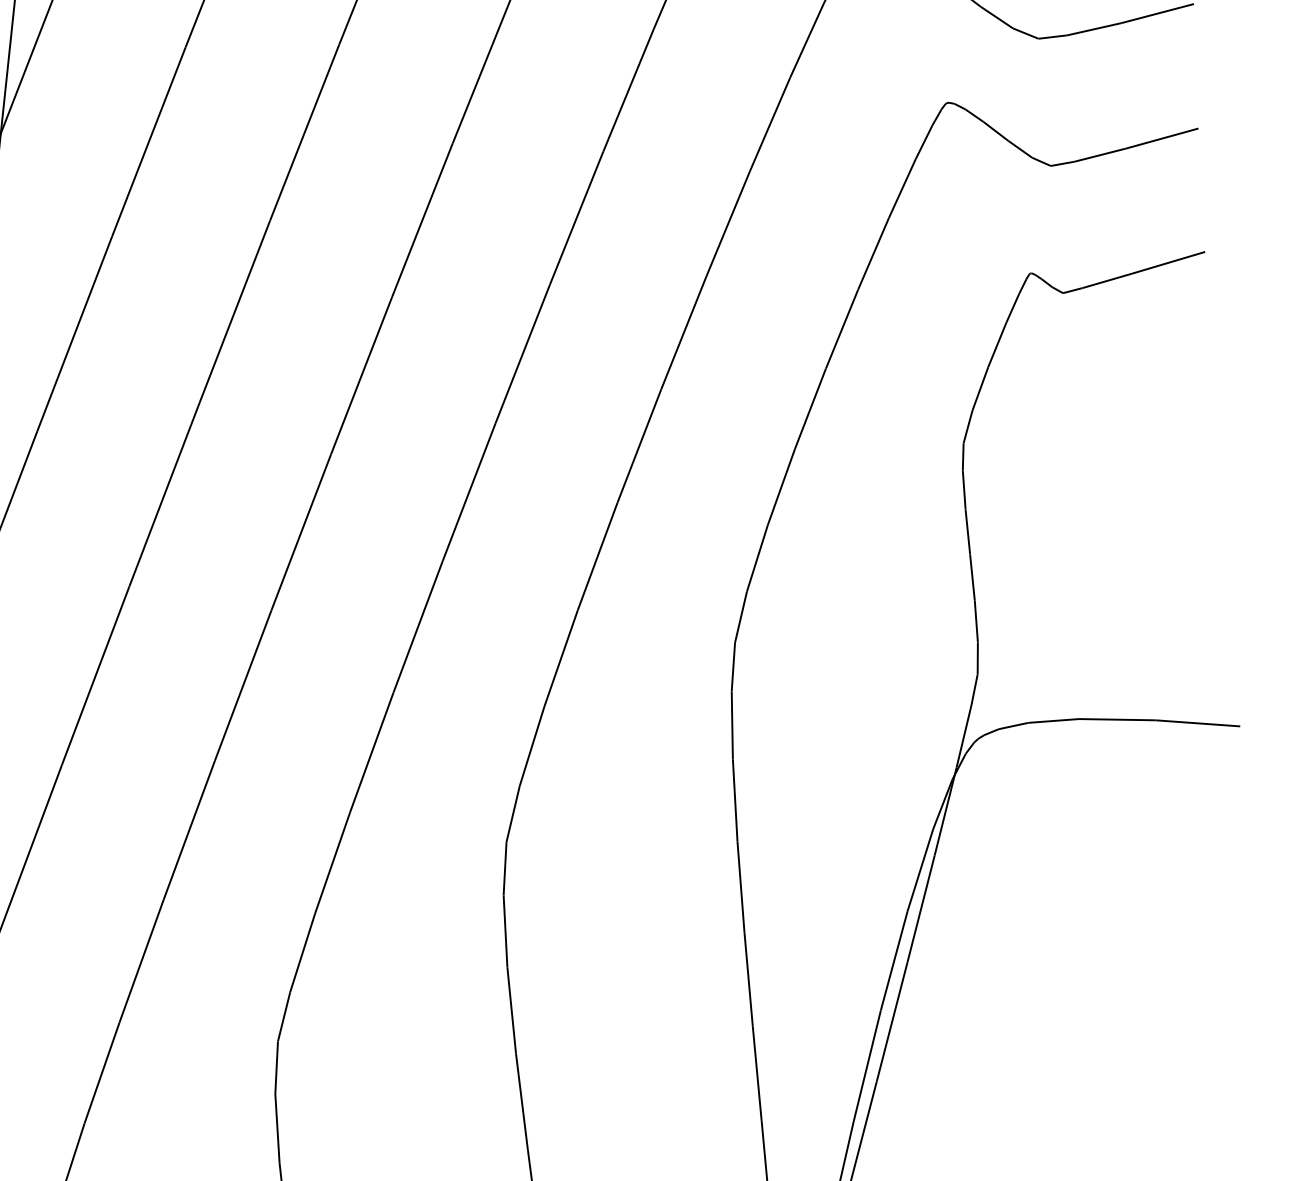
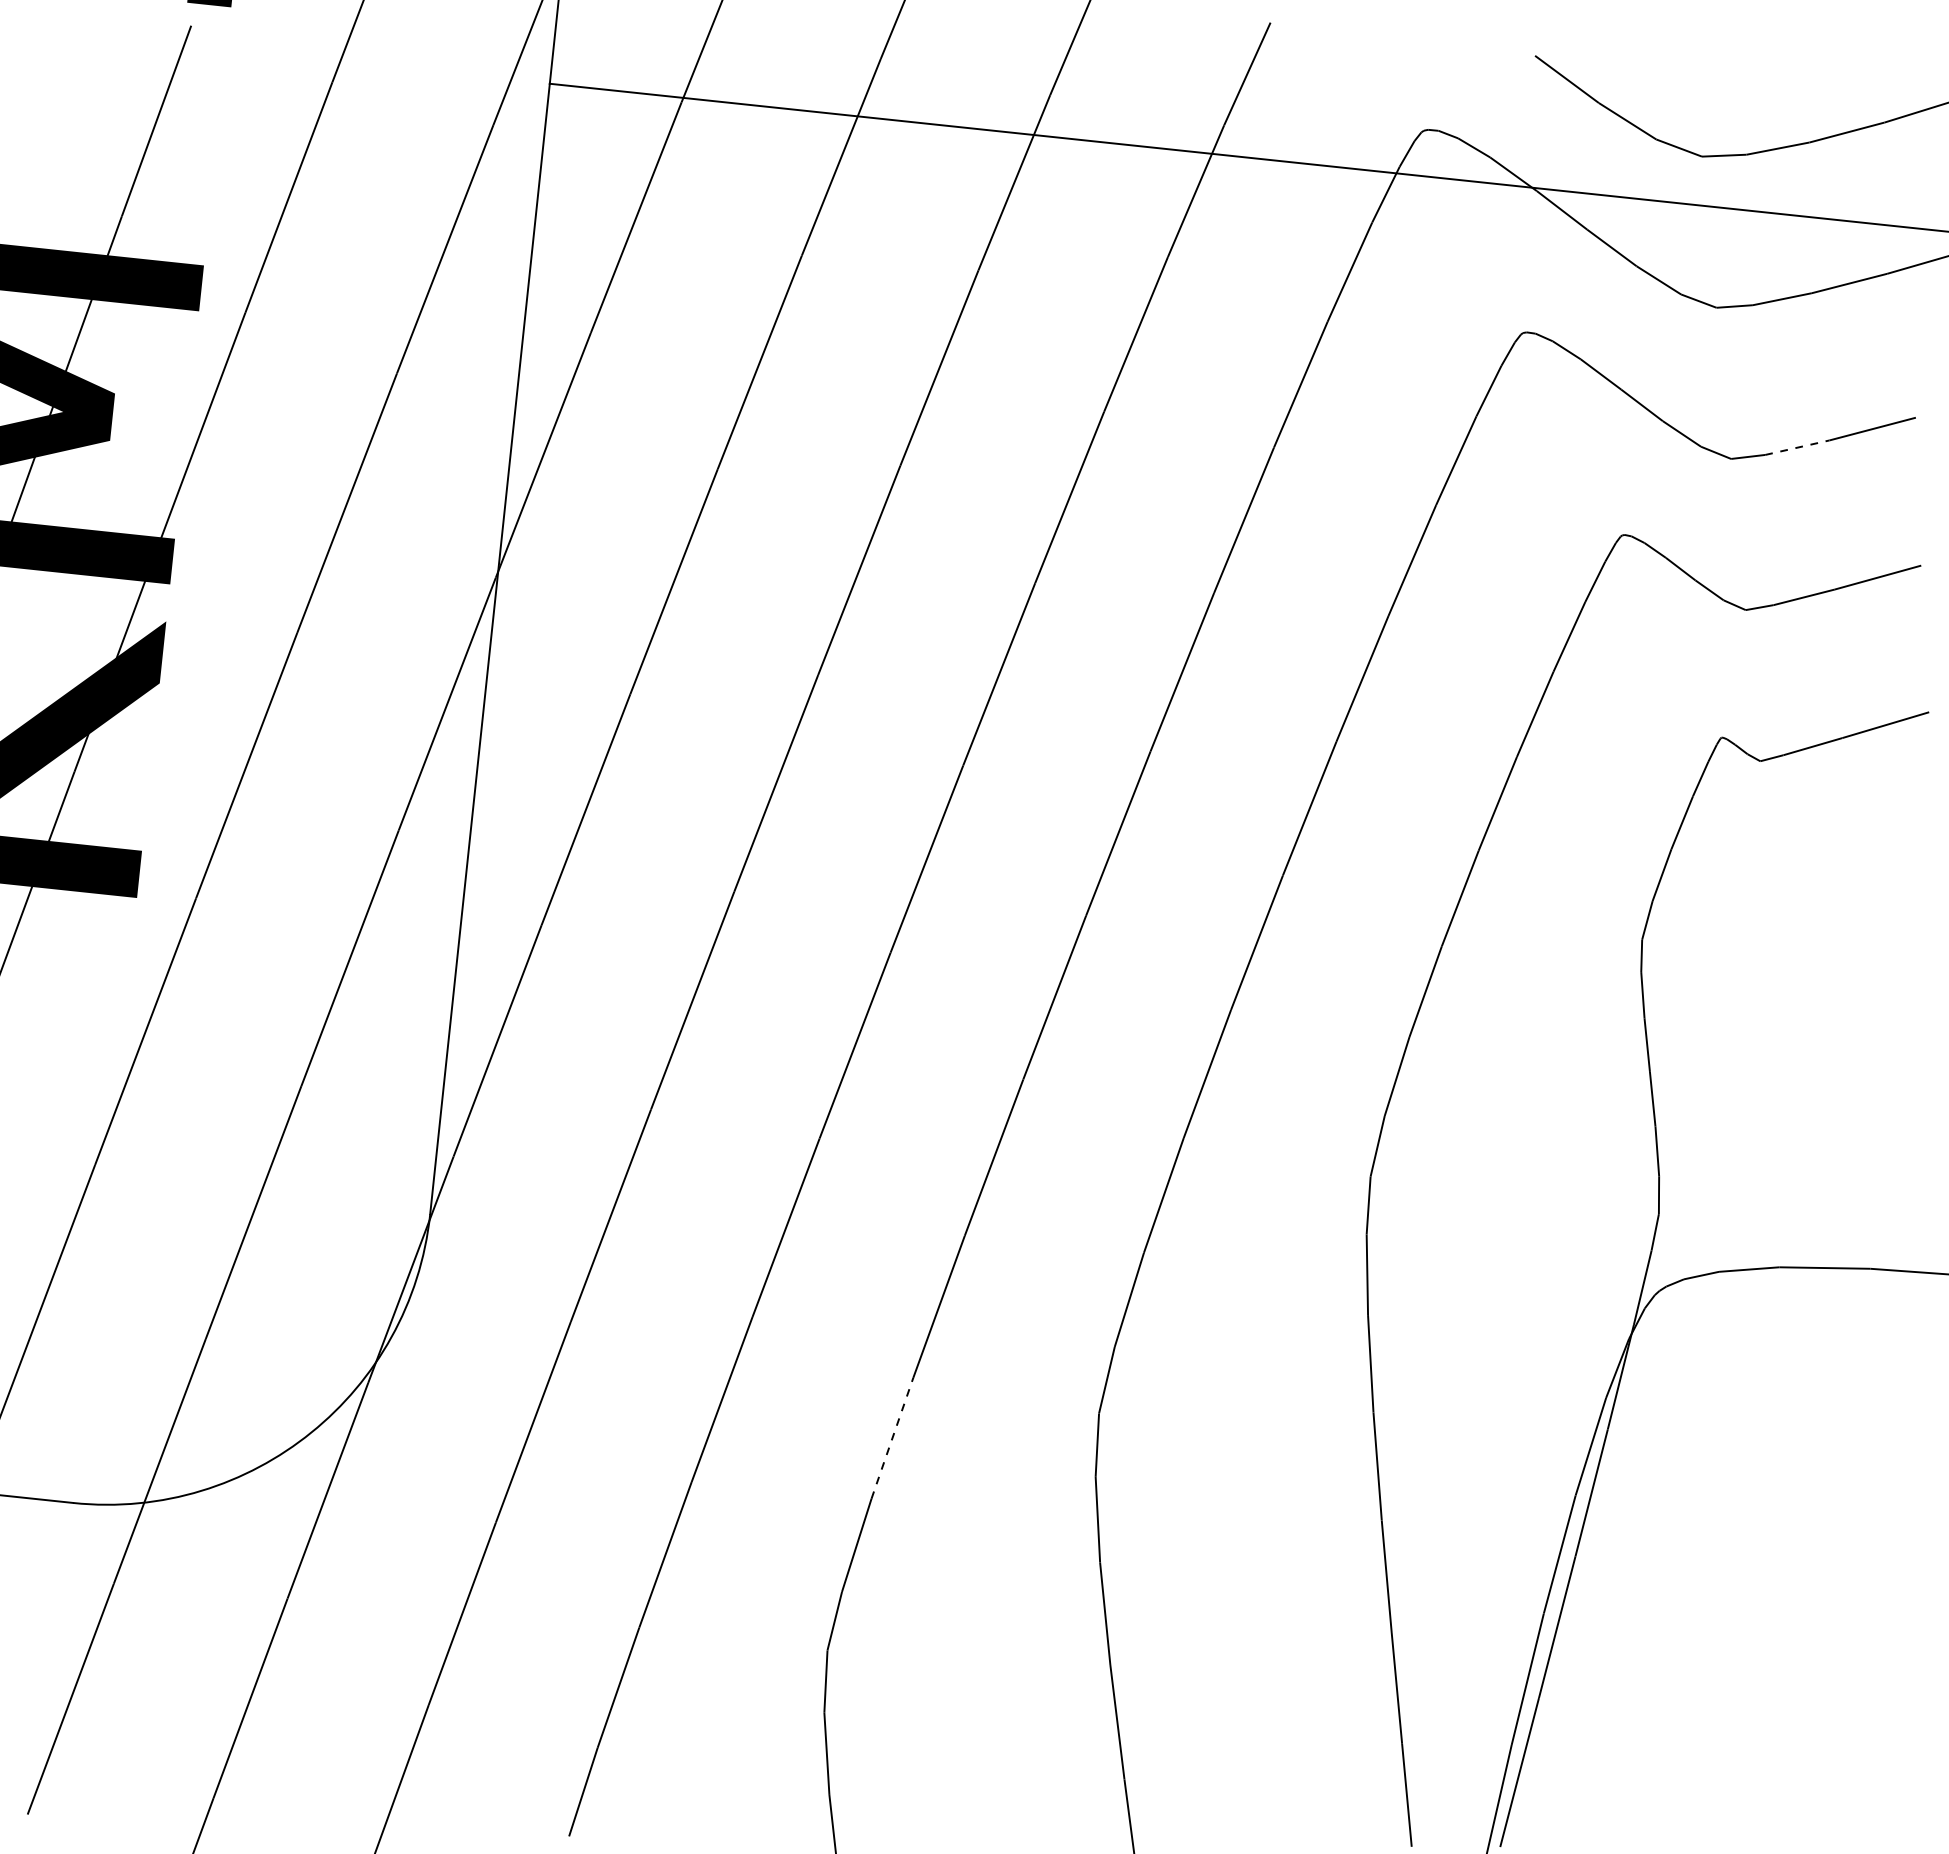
line: (1094, 29) -> (1797, 447), solid -> dashed
line: (332, 862) -> (892, 1437), solid -> dashed

